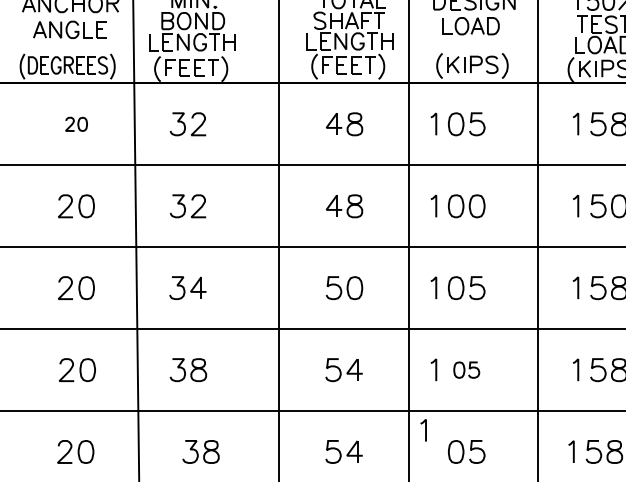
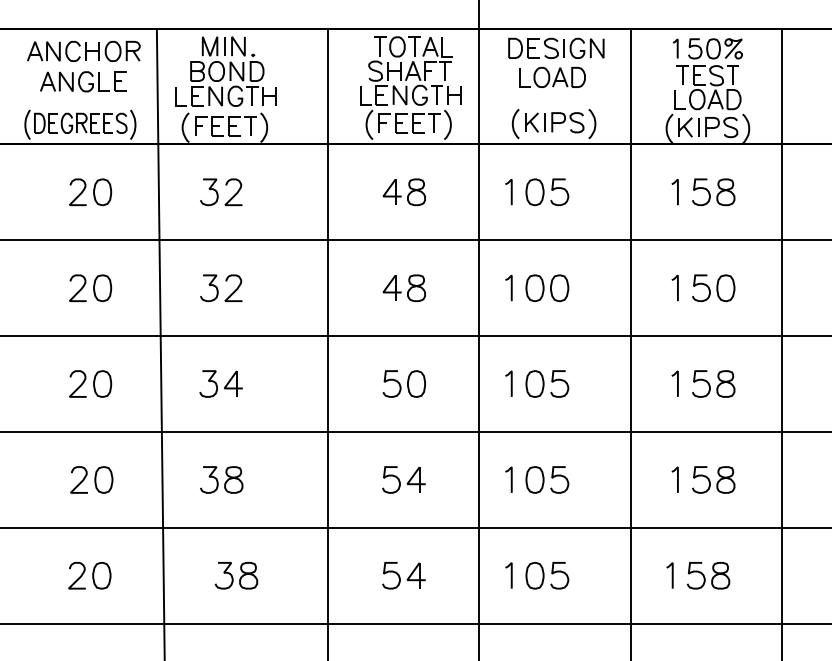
part: (76, 124) -> (90, 192), size x1.67
part: (466, 369) -> (547, 479), size x1.43
line: (424, 430) -> (510, 575), moved

